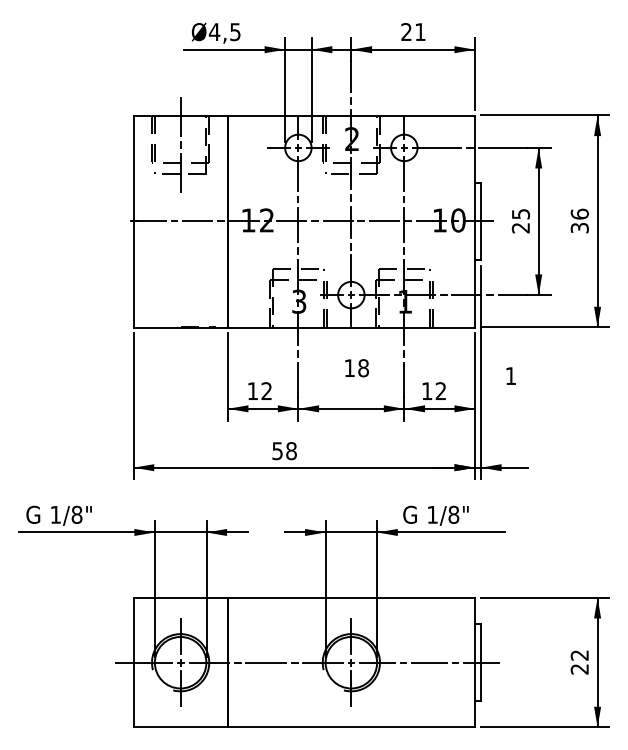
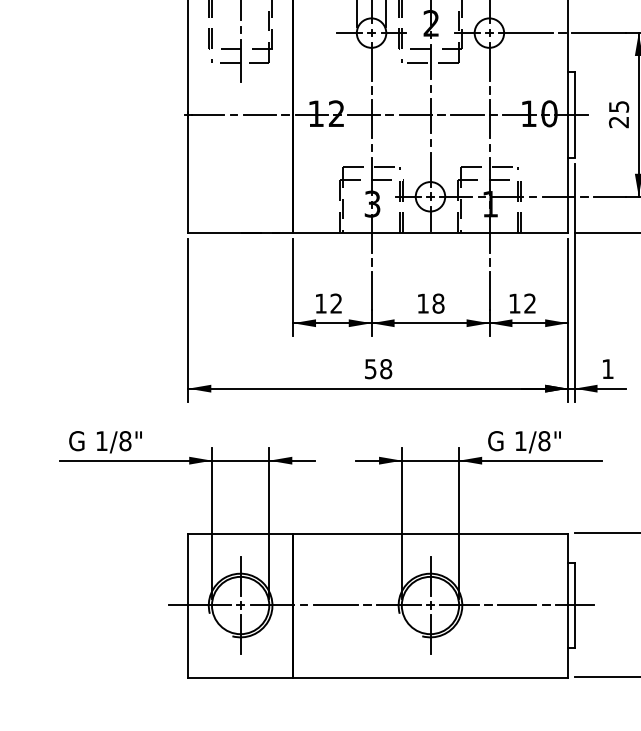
text: (356, 368) -> (430, 303), moved
text: (510, 375) -> (607, 368), moved
text: (284, 451) -> (378, 369), moved

